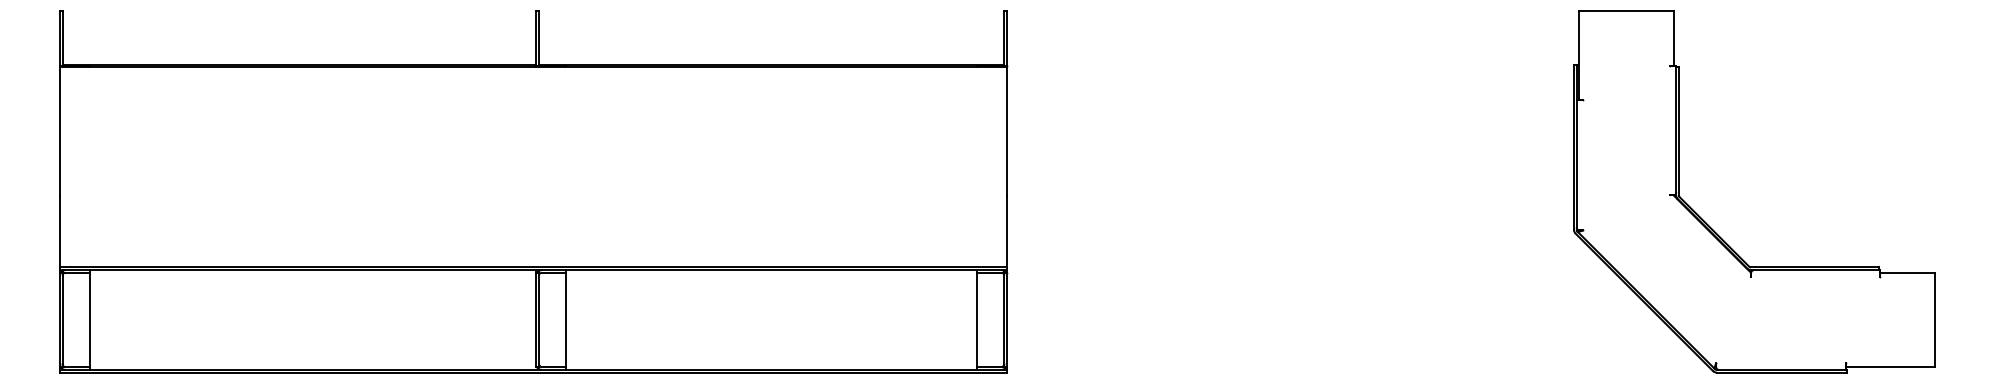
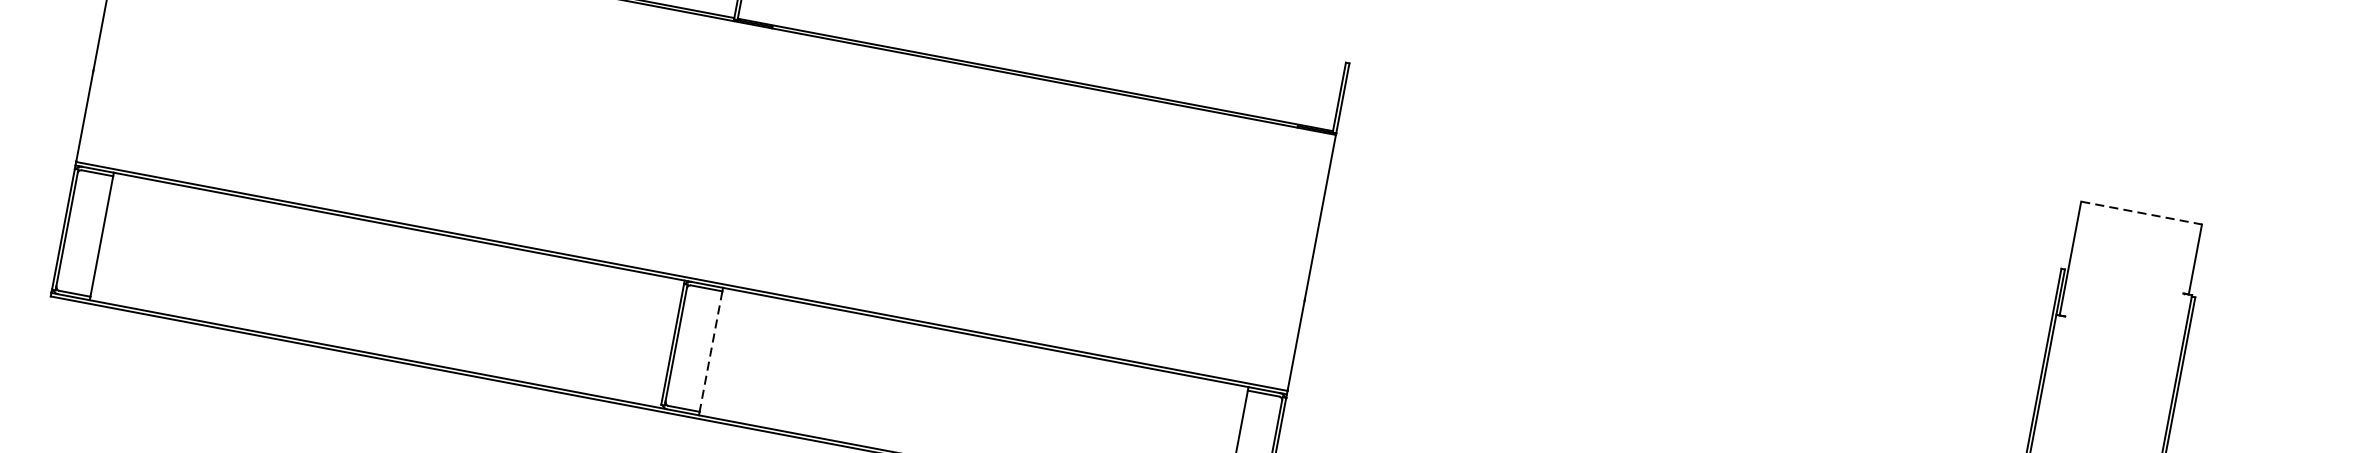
line: (1626, 11) -> (2141, 213), solid -> dashed
line: (566, 320) -> (711, 352), solid -> dashed

